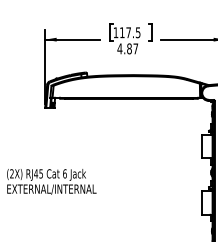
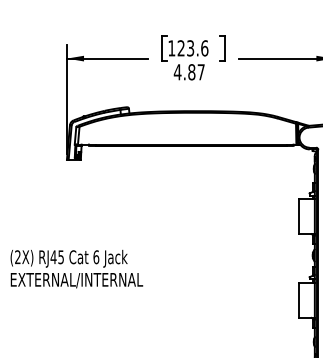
text: (130, 32) -> (193, 48), 117.5 -> 123.6

